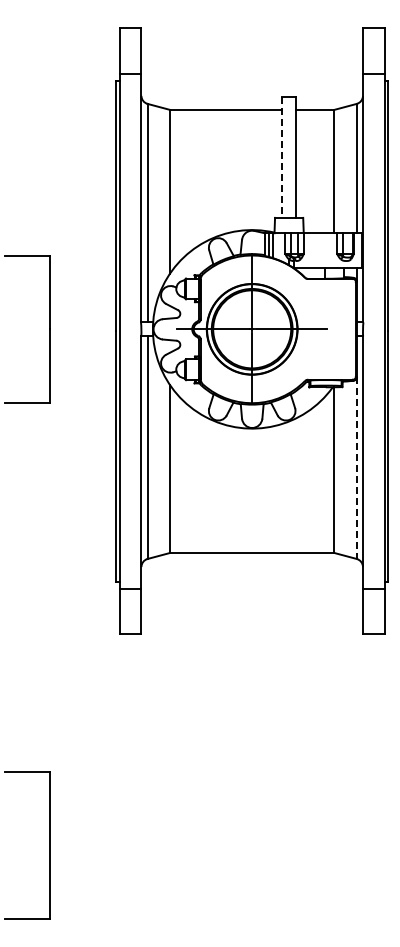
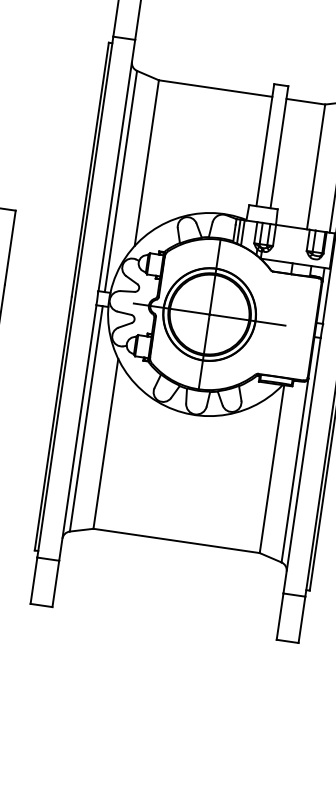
line: (282, 158) -> (265, 146), dashed -> solid
line: (356, 468) -> (294, 470), dashed -> solid

